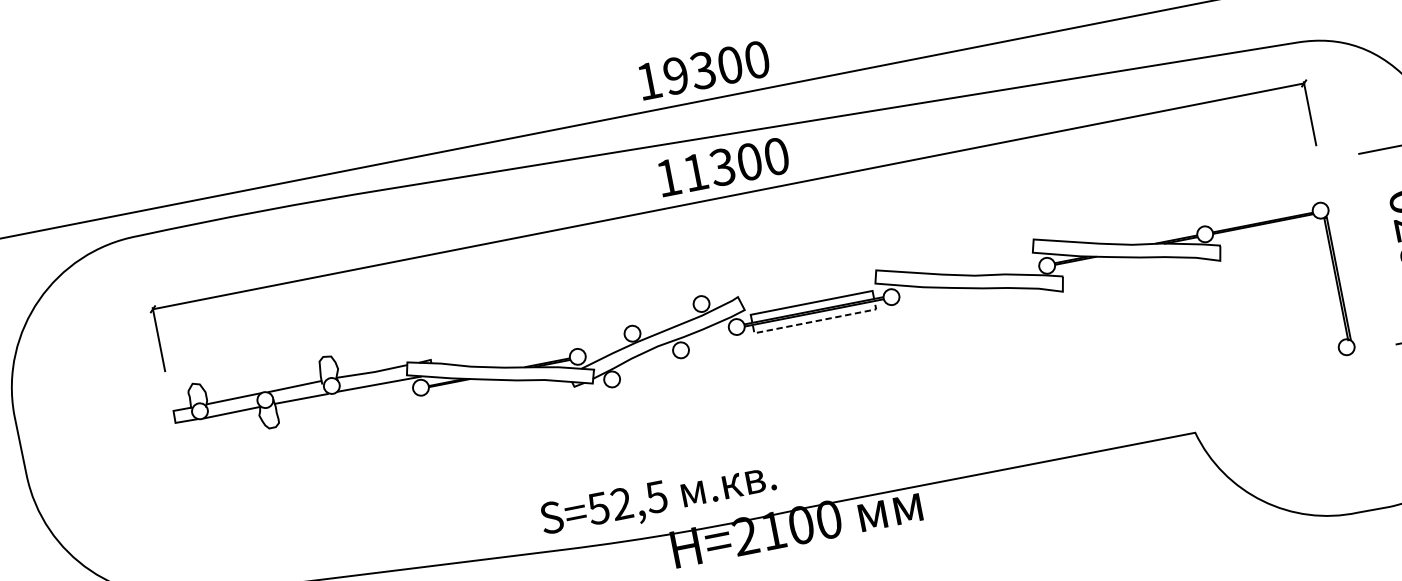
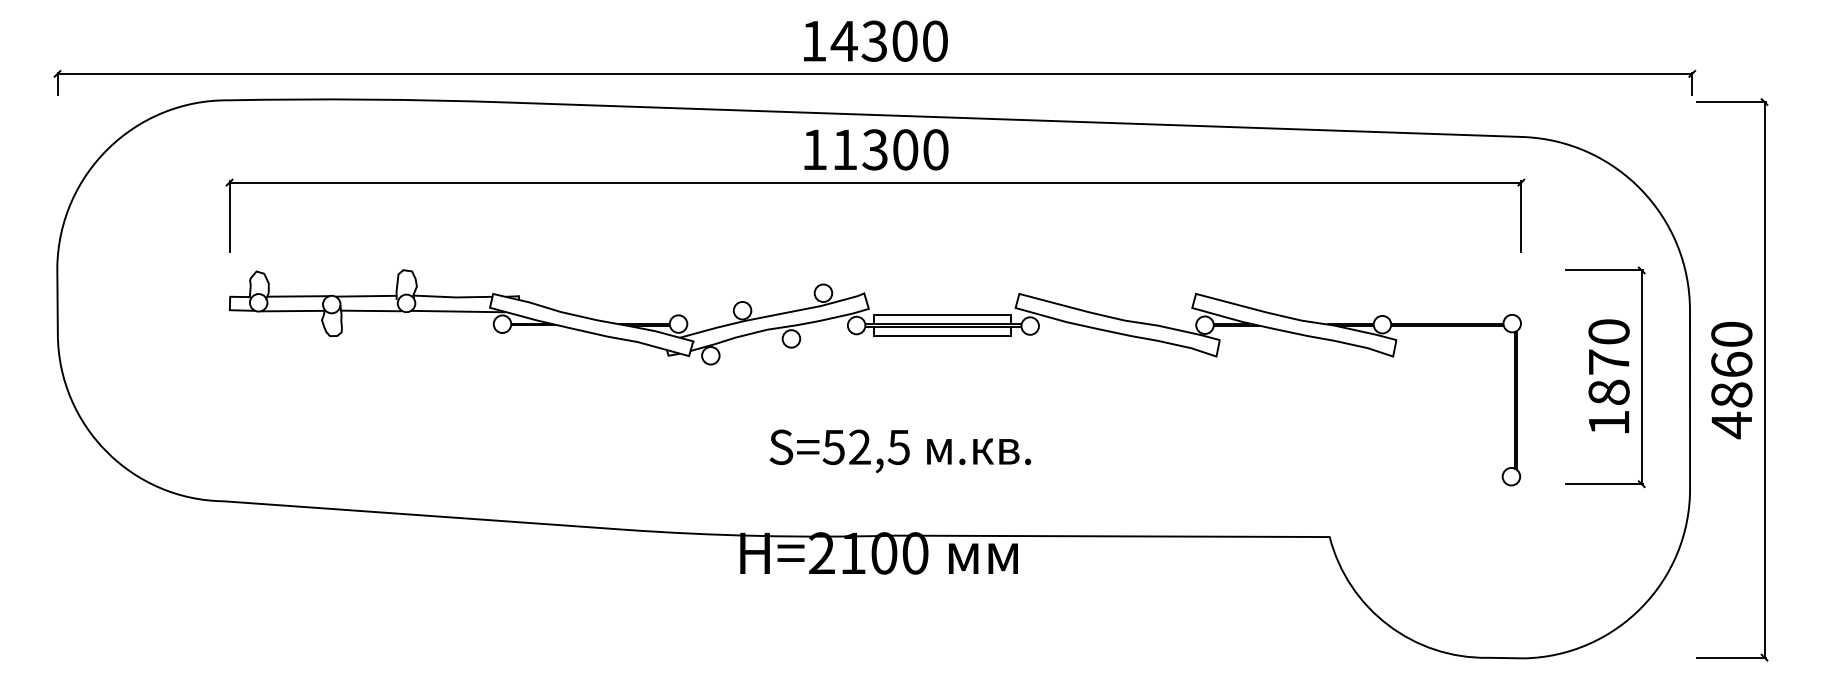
text: (675, 75) -> (843, 40), 19300 -> 14300
line: (816, 321) -> (943, 336), dashed -> solid
text: (658, 500) -> (900, 451), moved

